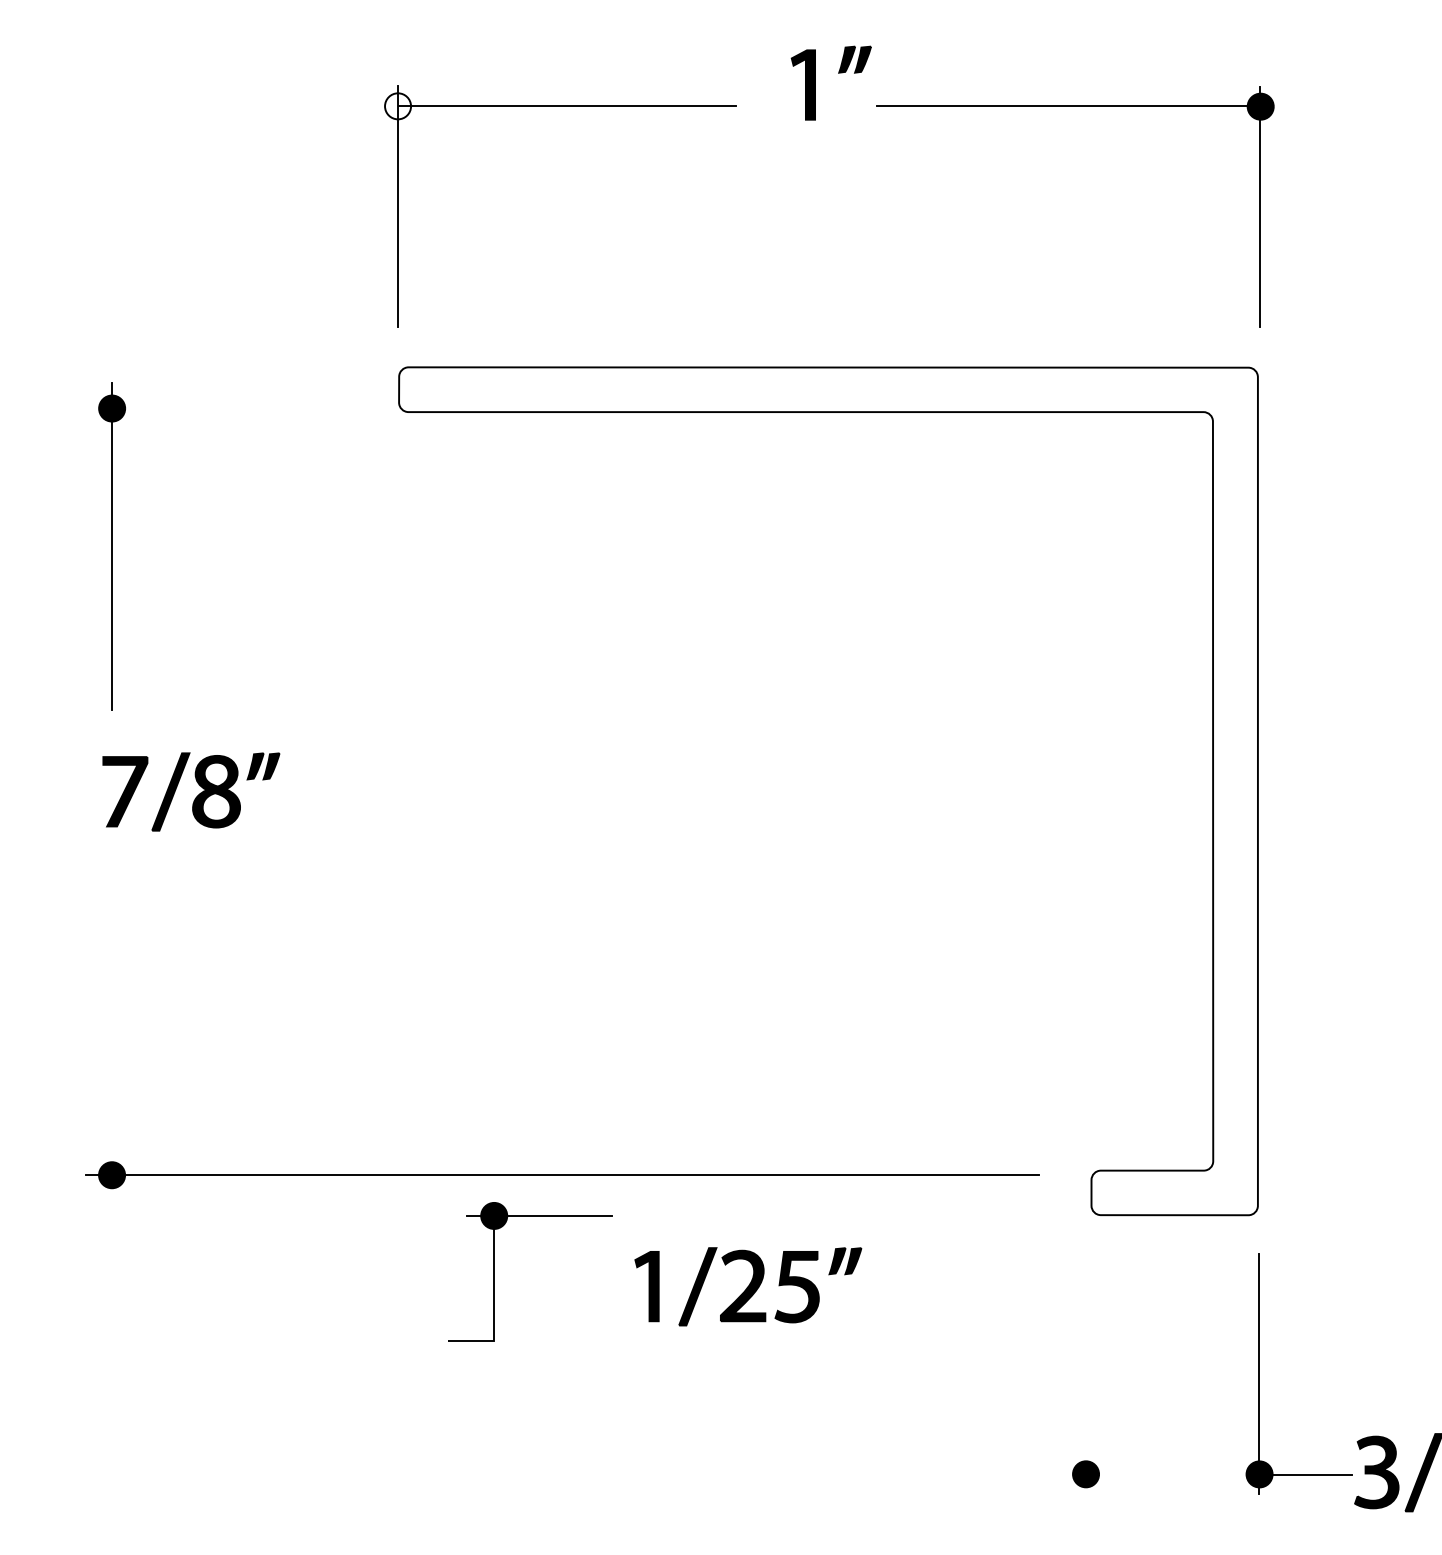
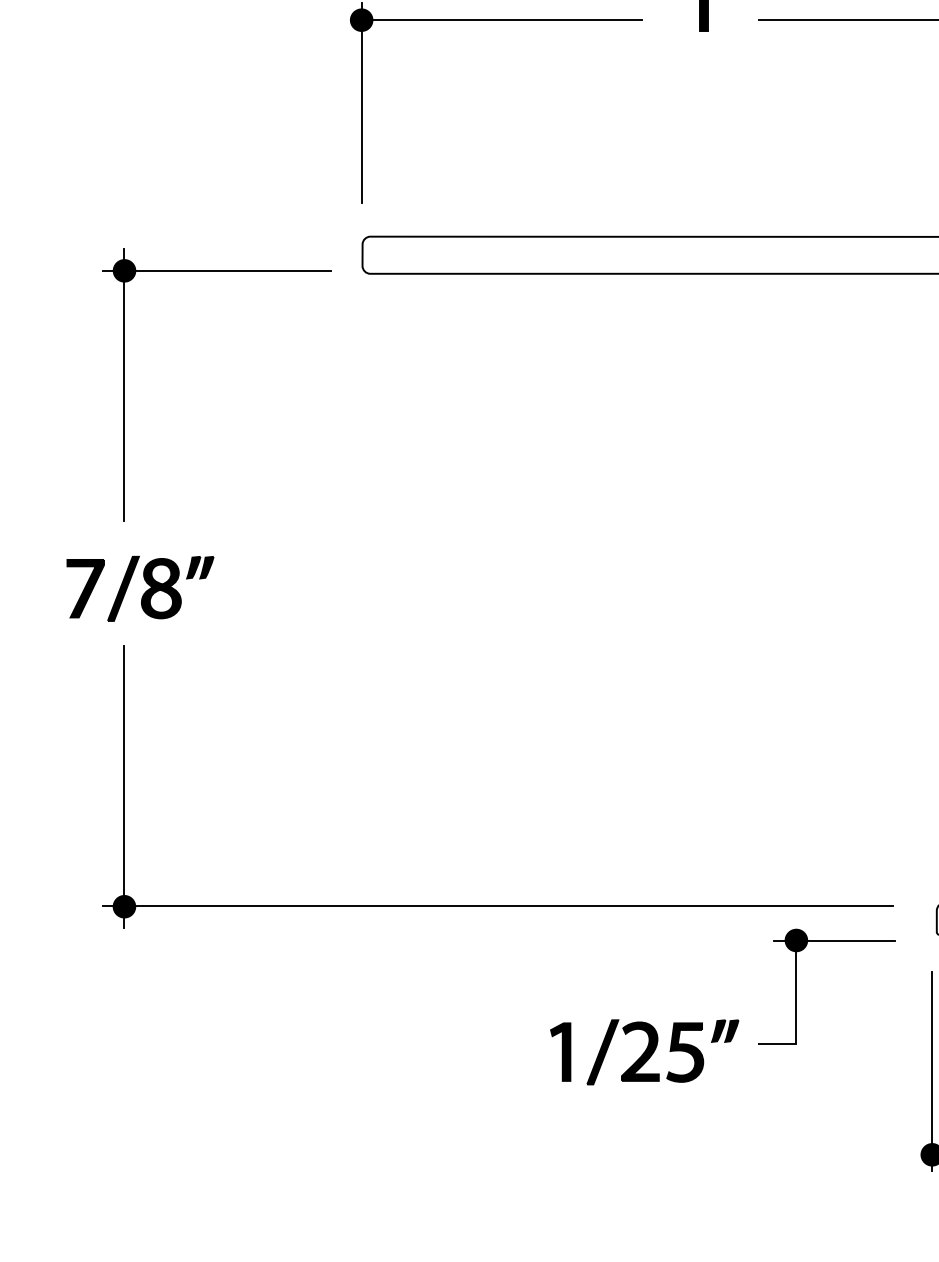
fill: (398, 106) -> (362, 20), added
line: (223, 408) -> (216, 270), added
part: (196, 796) -> (144, 592), moved
line: (111, 1031) -> (123, 787), added
part: (494, 1271) -> (796, 986), moved
part: (748, 1286) -> (644, 1052), moved
line: (1085, 1373) -> (931, 1071), added

